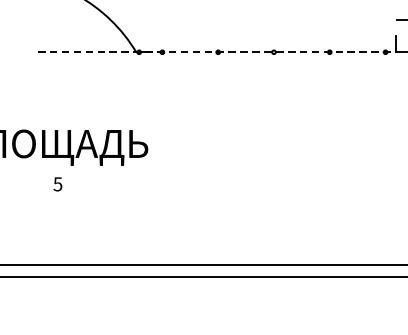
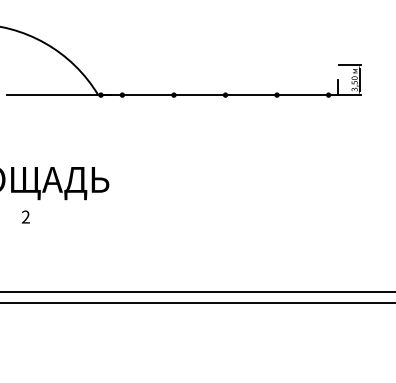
line: (217, 52) -> (173, 95), dashed -> solid
text: (57, 183) -> (25, 216), 5 -> 2

